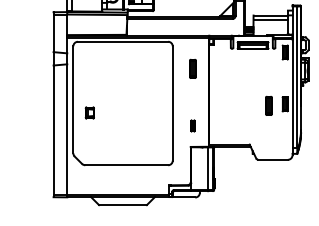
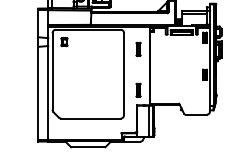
part: (268, 105) -> (192, 75), removed
part: (89, 112) -> (64, 41), moved
part: (192, 125) -> (138, 89), size x1.67

